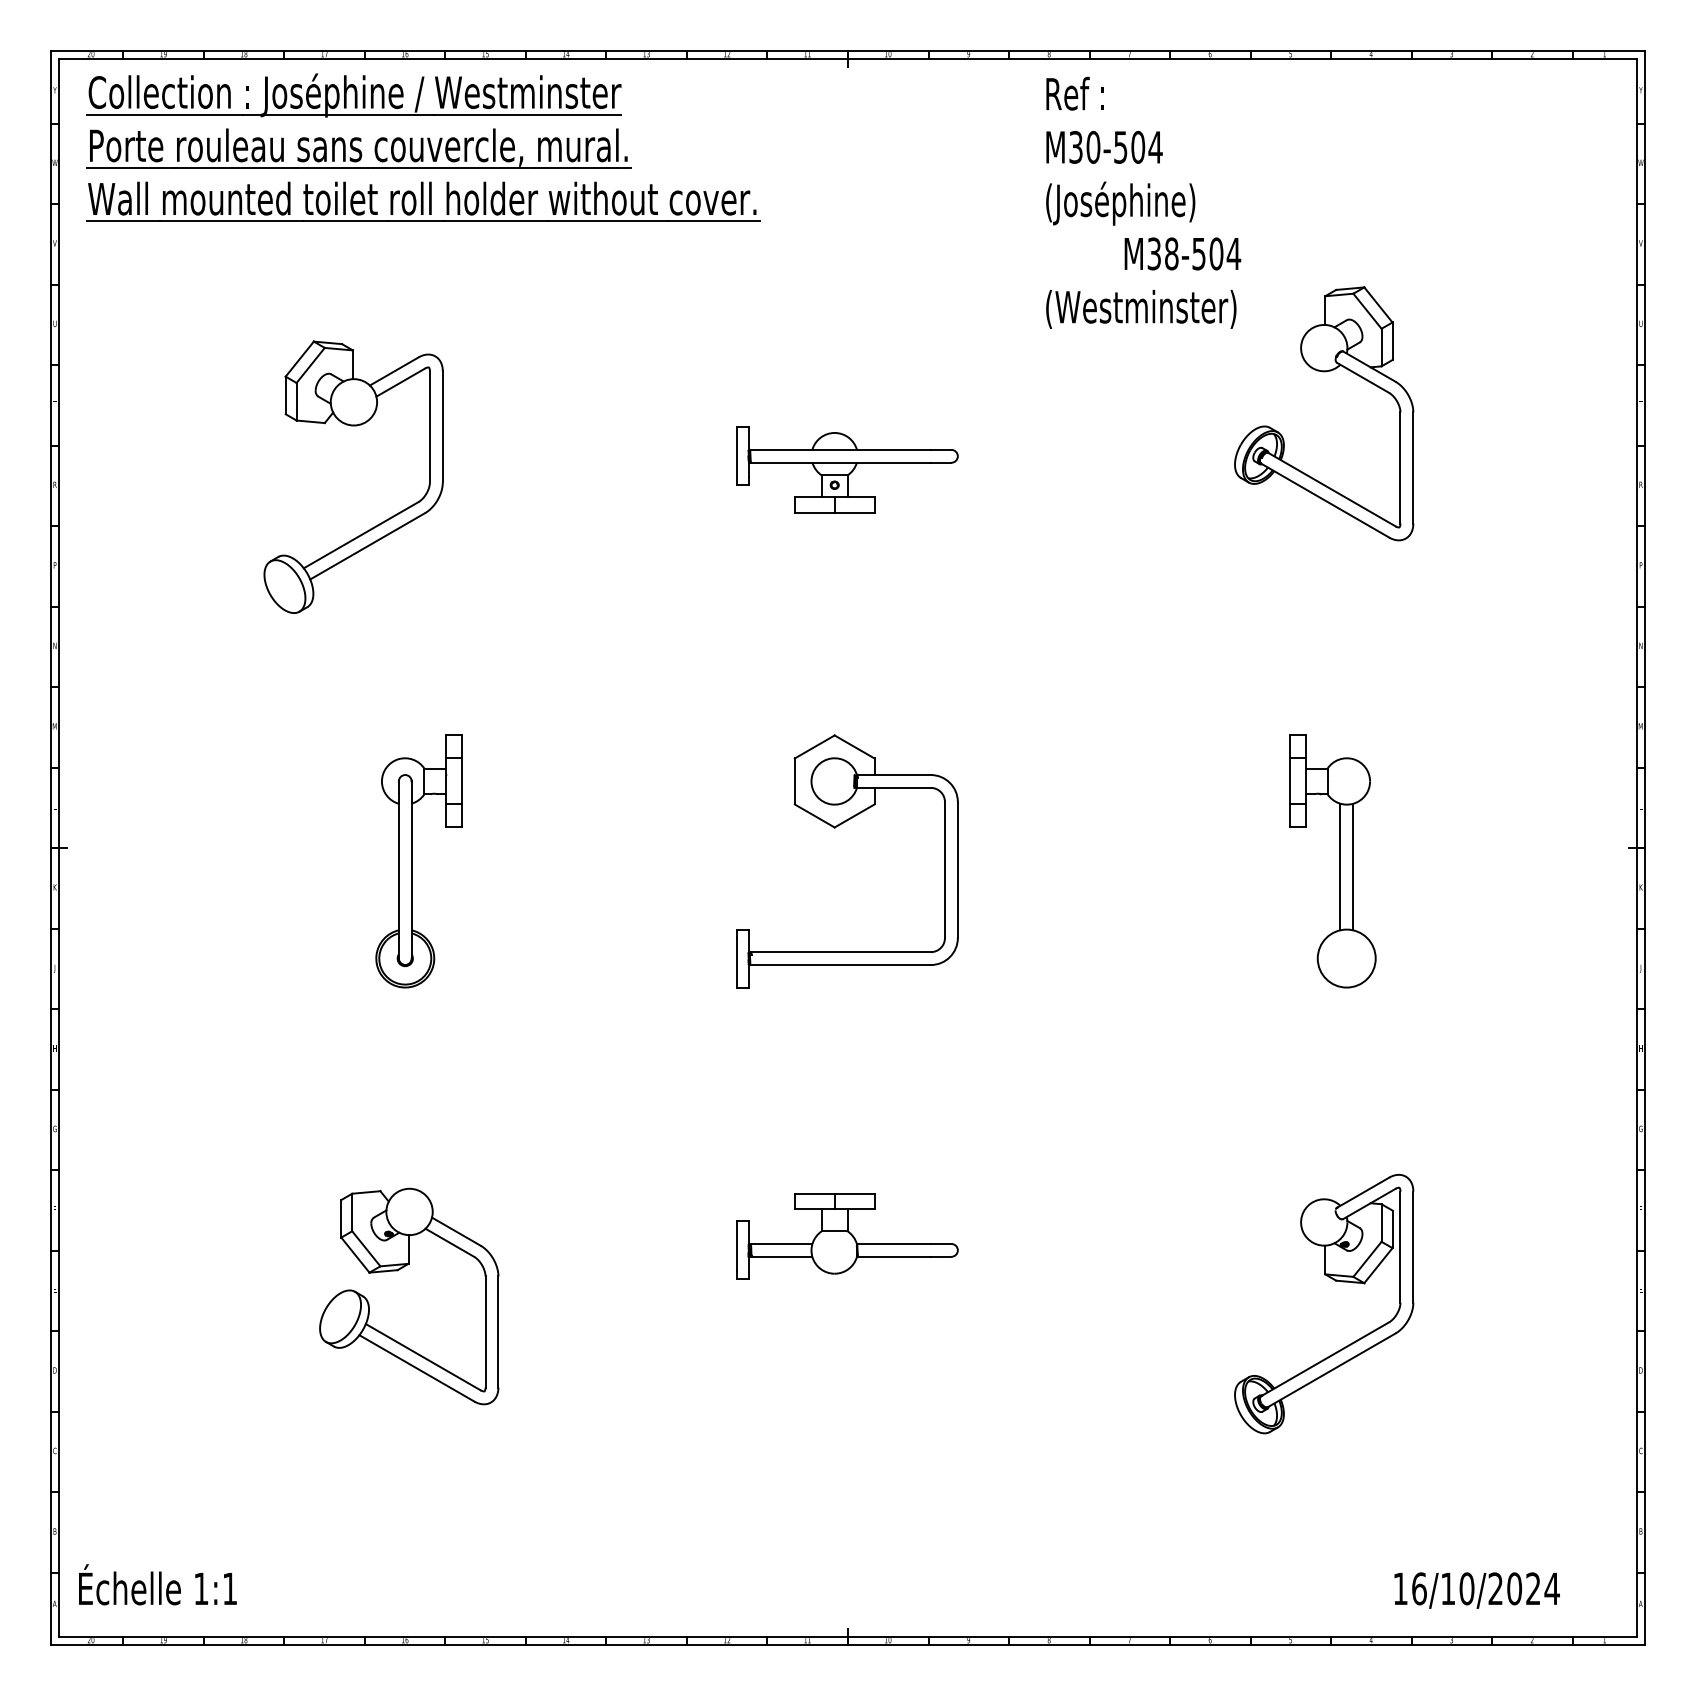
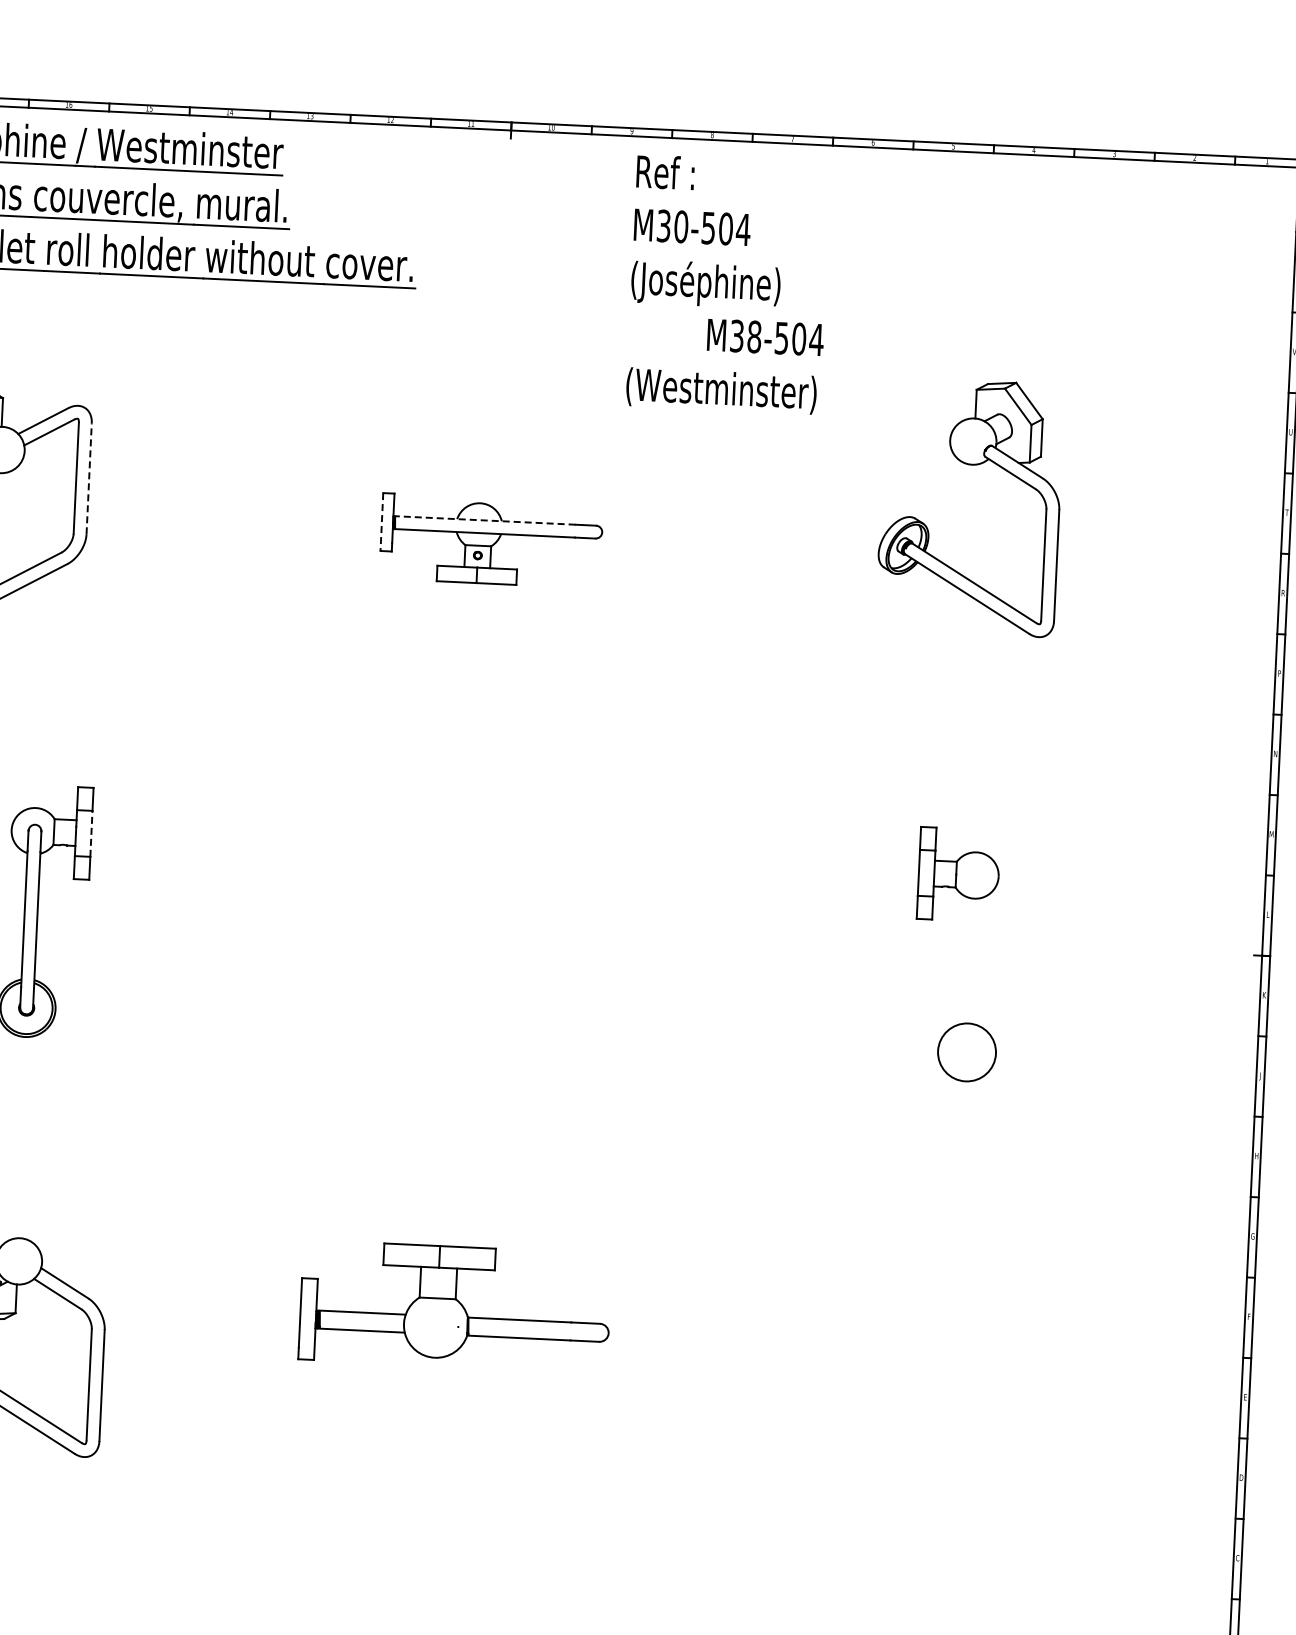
text: (1143, 202) -> (728, 284), moved
line: (442, 426) -> (88, 478), solid -> dashed
line: (839, 449) -> (484, 520), solid -> dashed
line: (737, 456) -> (382, 522), solid -> dashed
line: (461, 780) -> (91, 832), solid -> dashed
part: (835, 828) -> (462, 898), removed
line: (1340, 866) -> (965, 960), removed
line: (1353, 866) -> (978, 960), removed
part: (847, 1236) -> (455, 1306), size x1.4
part: (1335, 1281) -> (940, 1374), removed

